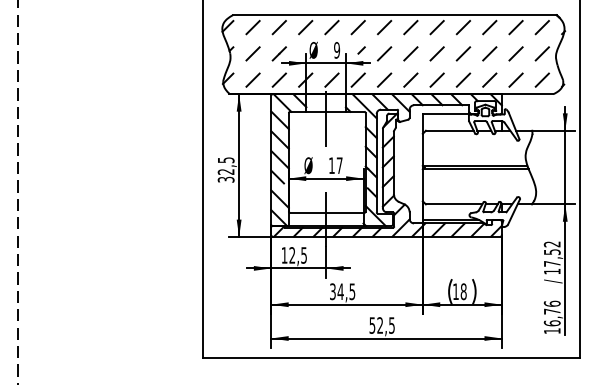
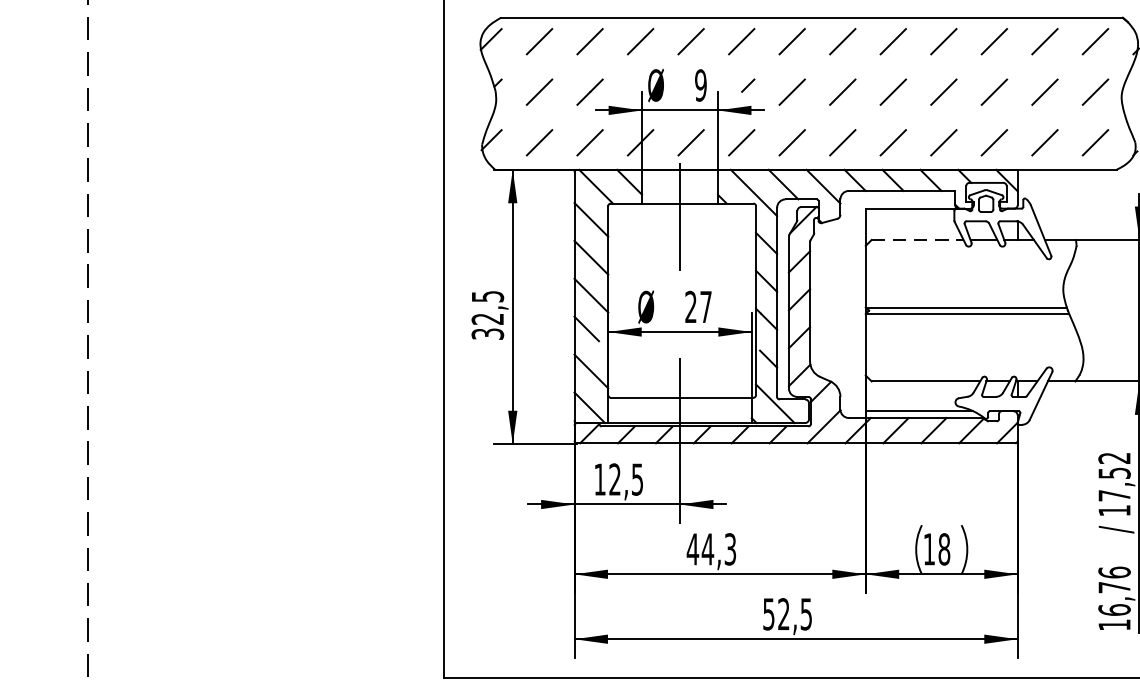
line: (449, 130) -> (917, 239), solid -> dashed
text: (331, 165) -> (690, 306), 17 -> 27
text: (342, 291) -> (711, 548), 34,5 -> 44,3

